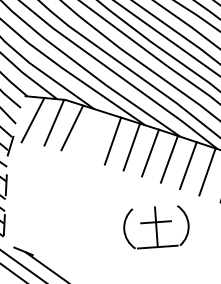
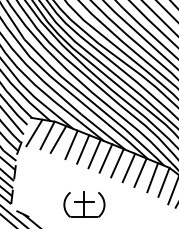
line: (93, 134) -> (71, 144), added
part: (156, 226) -> (84, 204), moved

